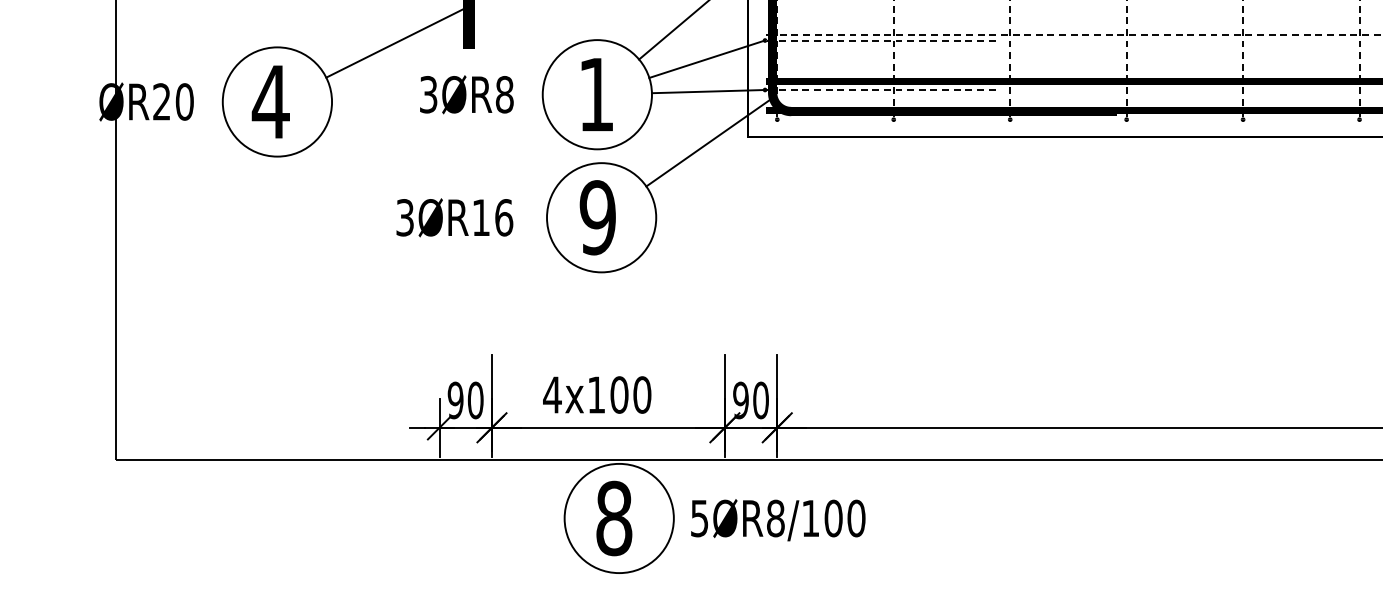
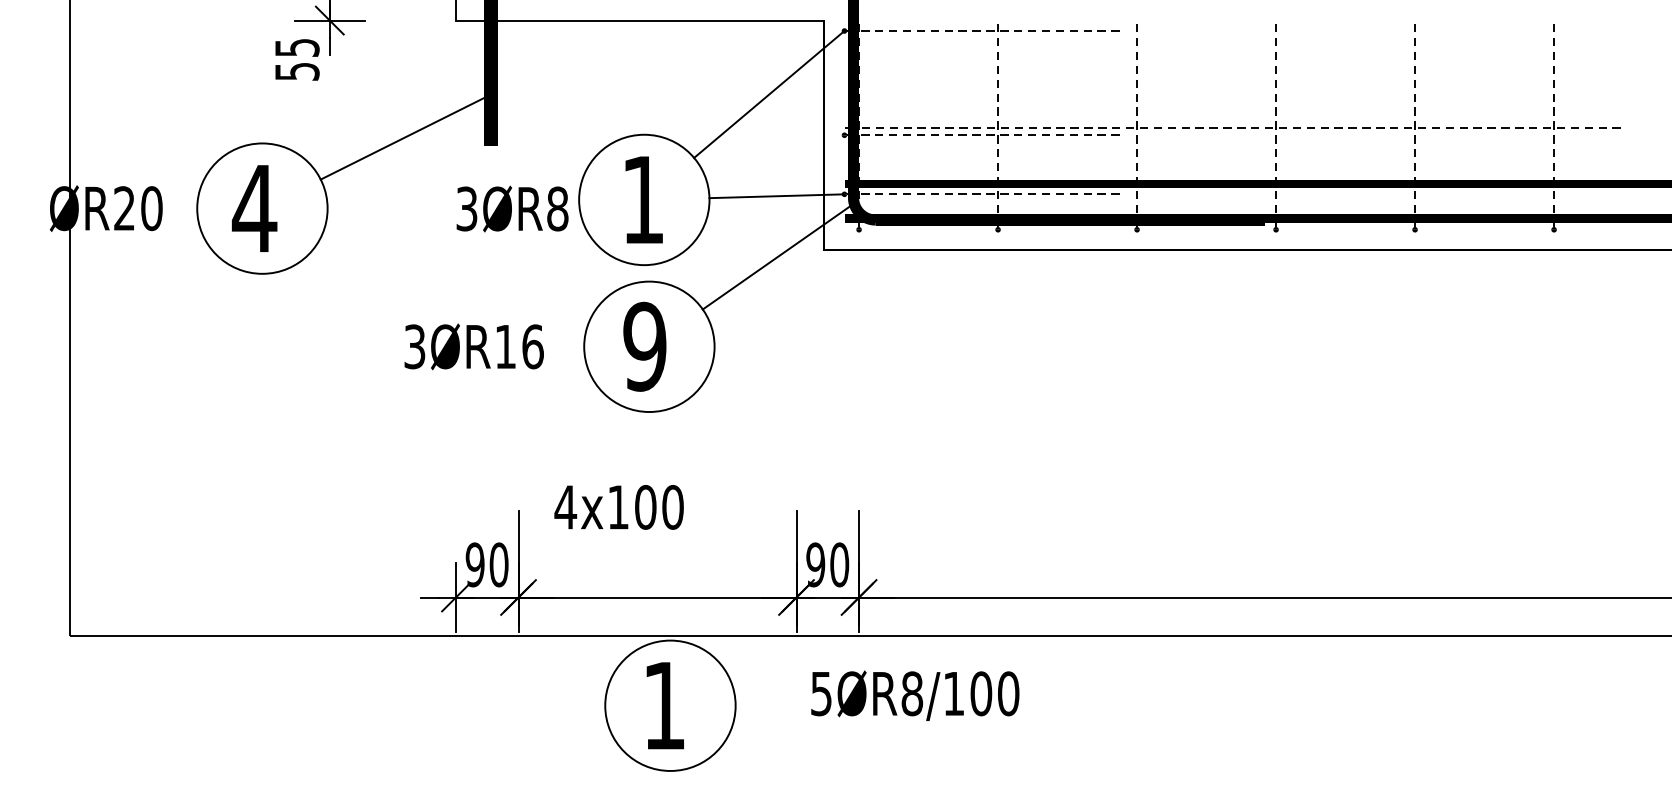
line: (707, 59) -> (775, 157), removed
text: (466, 94) -> (512, 208), moved
text: (596, 395) -> (618, 507), moved
text: (614, 518) -> (664, 705), 8 -> 1
text: (778, 519) -> (915, 695), moved

